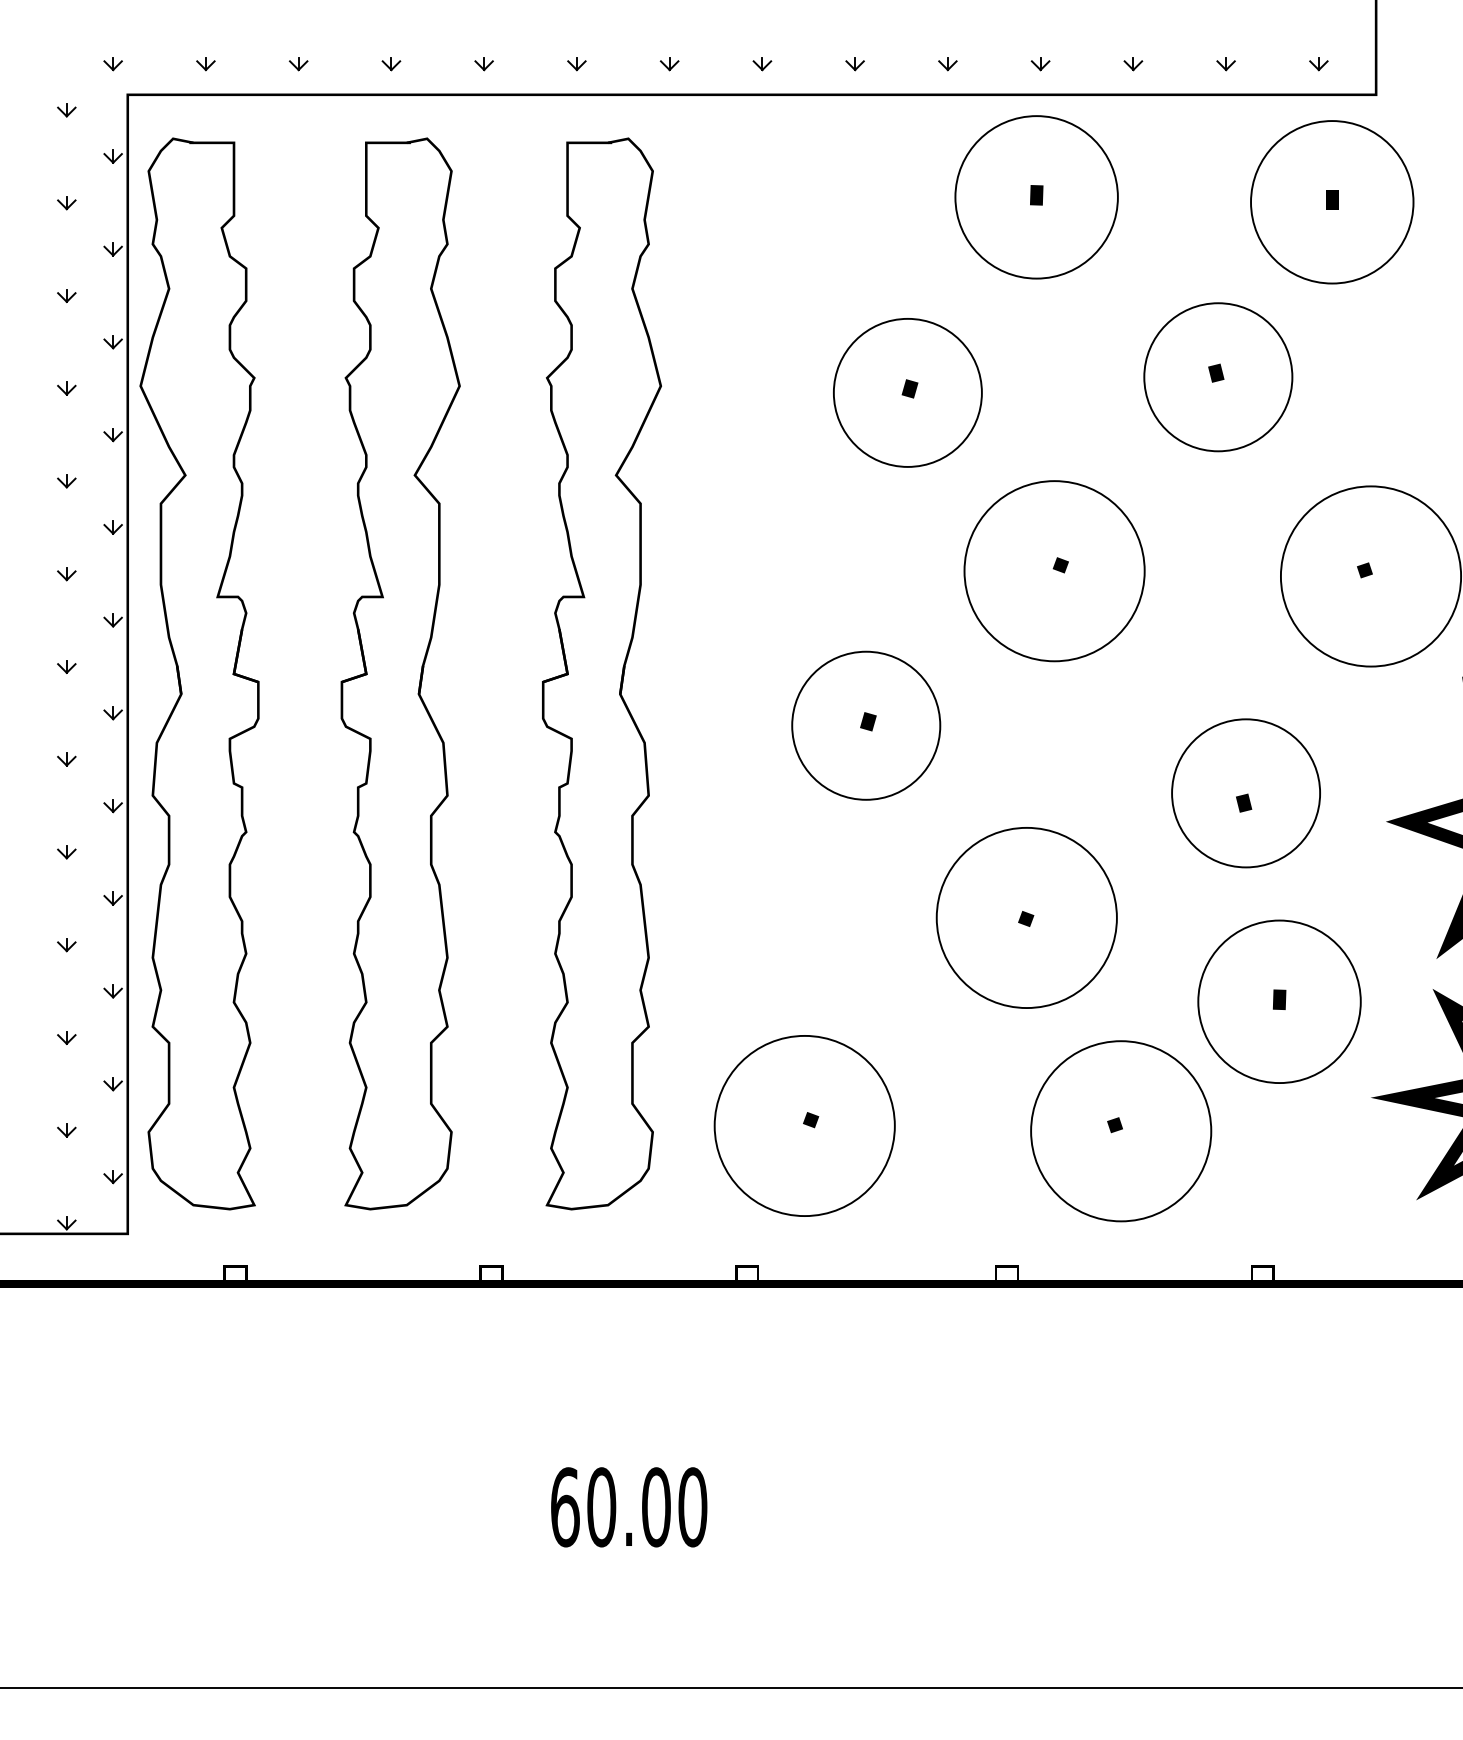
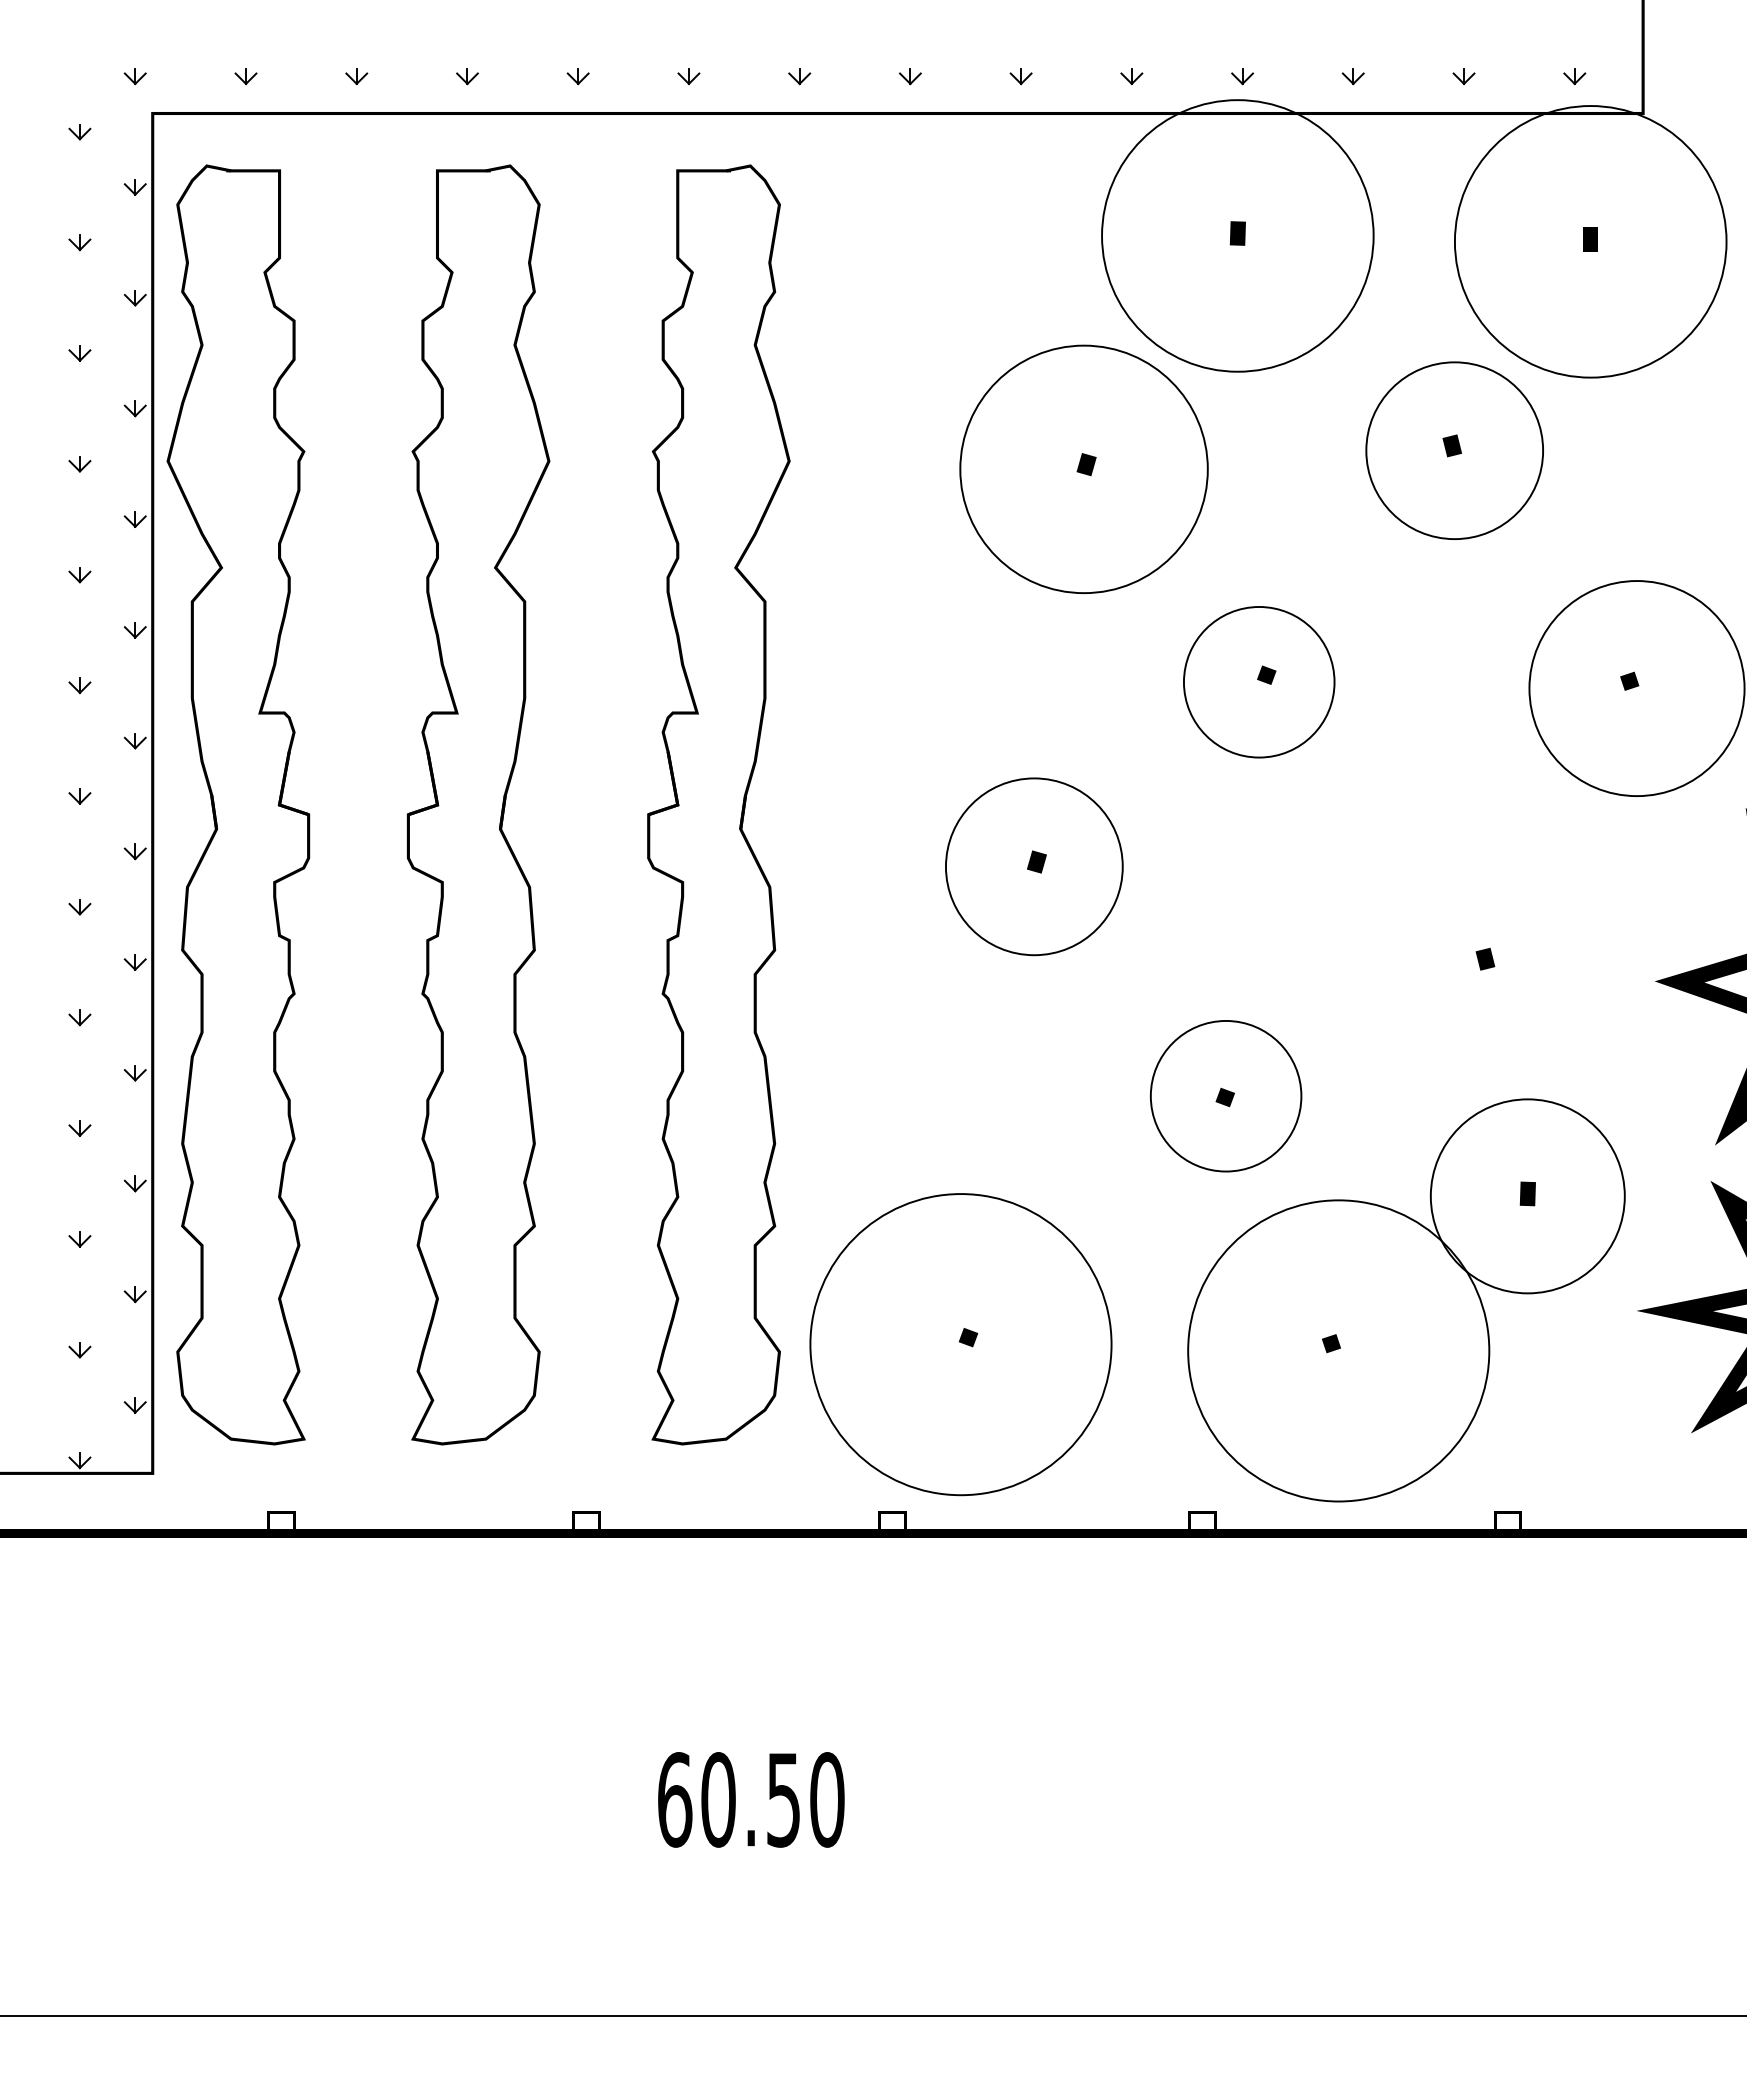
circle: (1036, 196) -> (1237, 235), size x1.4
circle: (1332, 202) -> (1590, 241), size x1.4
circle: (907, 392) -> (1083, 469), size x1.4
circle: (1053, 570) -> (1258, 681), size x0.7
circle: (1245, 793) -> (1487, 947), removed
circle: (1026, 917) -> (1225, 1095), size x0.7
circle: (804, 1125) -> (960, 1344), size x1.4
circle: (1120, 1130) -> (1338, 1350), size x1.4
text: (656, 1506) -> (783, 1799), 60.00 -> 60.50

